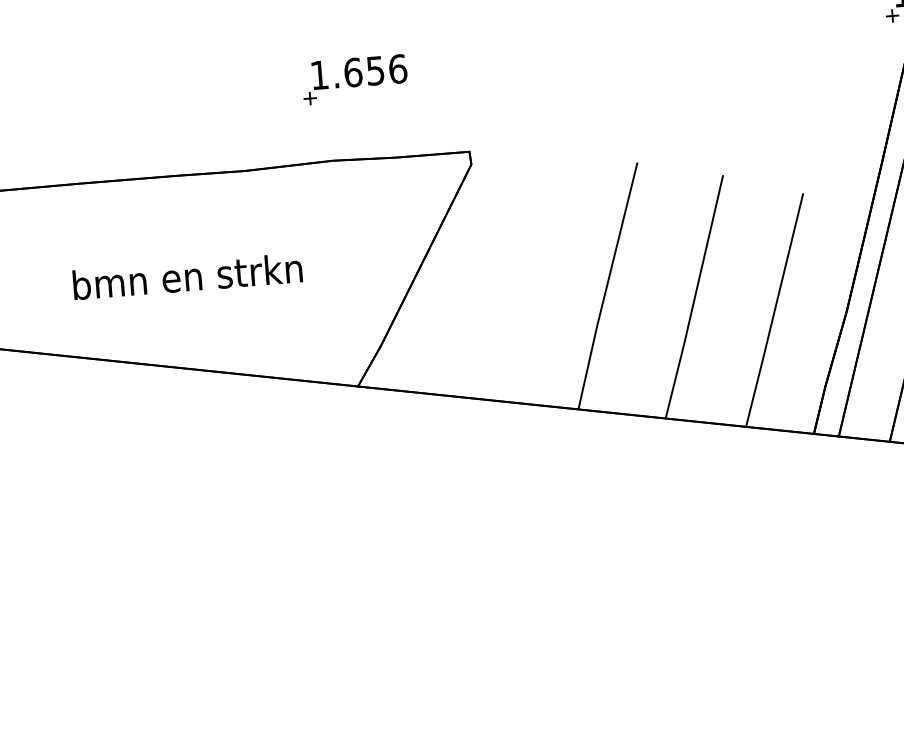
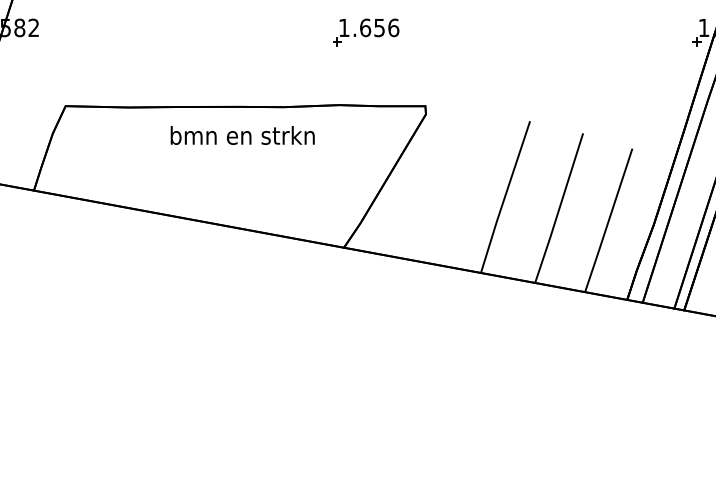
part: (355, 79) -> (366, 32), moved
text: (187, 276) -> (242, 135), moved

